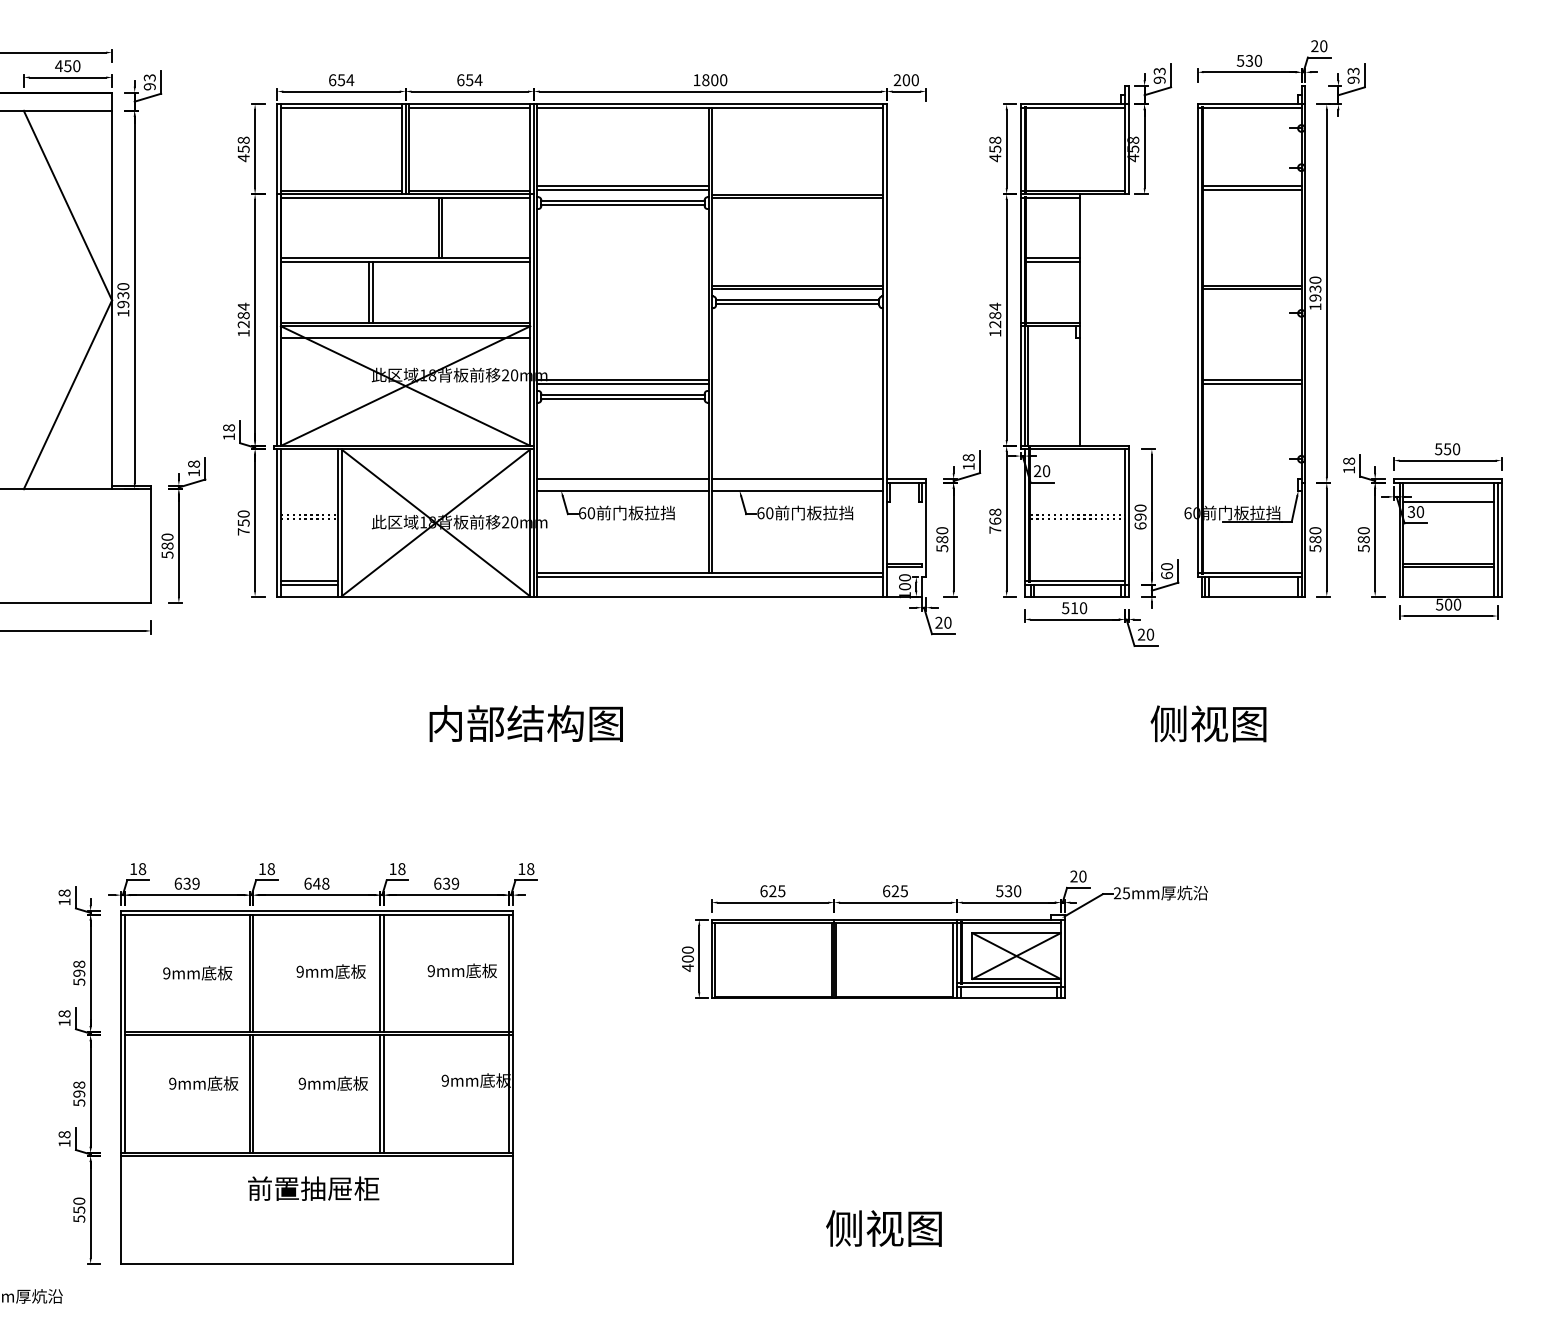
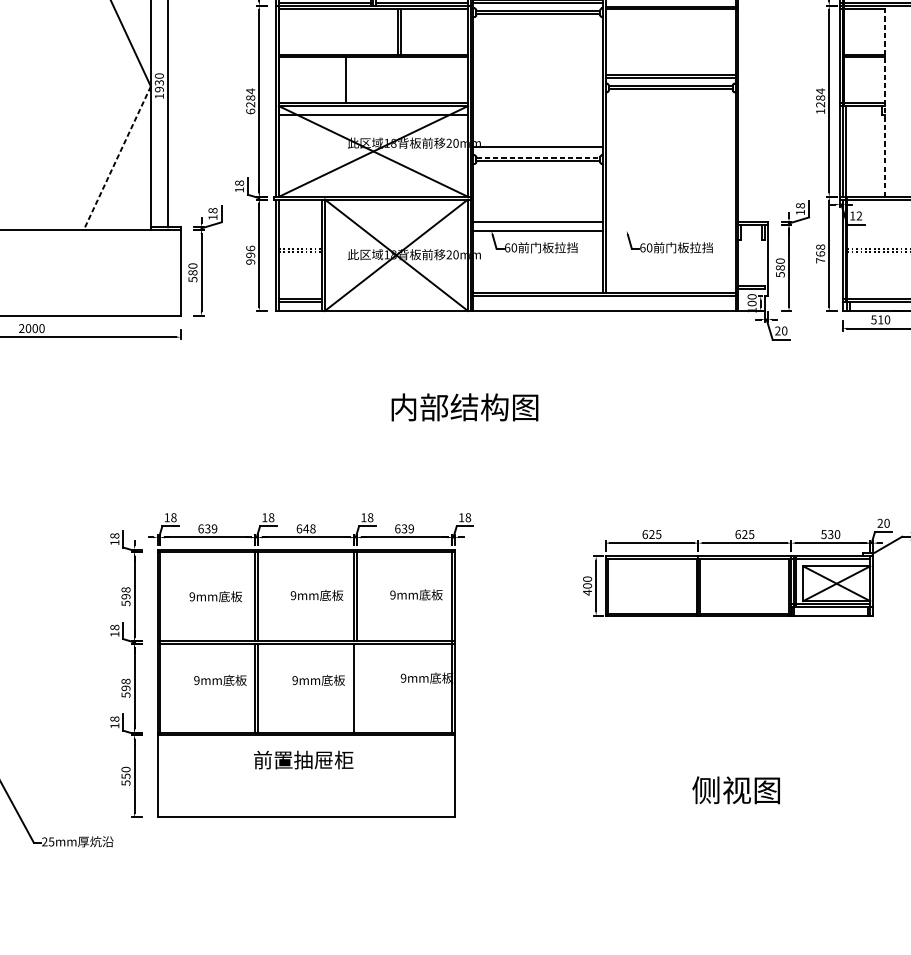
line: (372, 292) -> (348, 80), removed
line: (1079, 320) -> (884, 101), solid -> dashed
text: (243, 332) -> (250, 110), 1284 -> 6284
line: (622, 383) -> (537, 149), removed
line: (623, 394) -> (538, 157), solid -> dashed
line: (67, 395) -> (117, 158), solid -> dashed
text: (1042, 471) -> (856, 216), 20 -> 12
line: (797, 478) -> (670, 221), removed
line: (797, 490) -> (670, 230), removed
text: (243, 522) -> (250, 254), 750 -> 996
line: (384, 1093) -> (357, 687), removed

